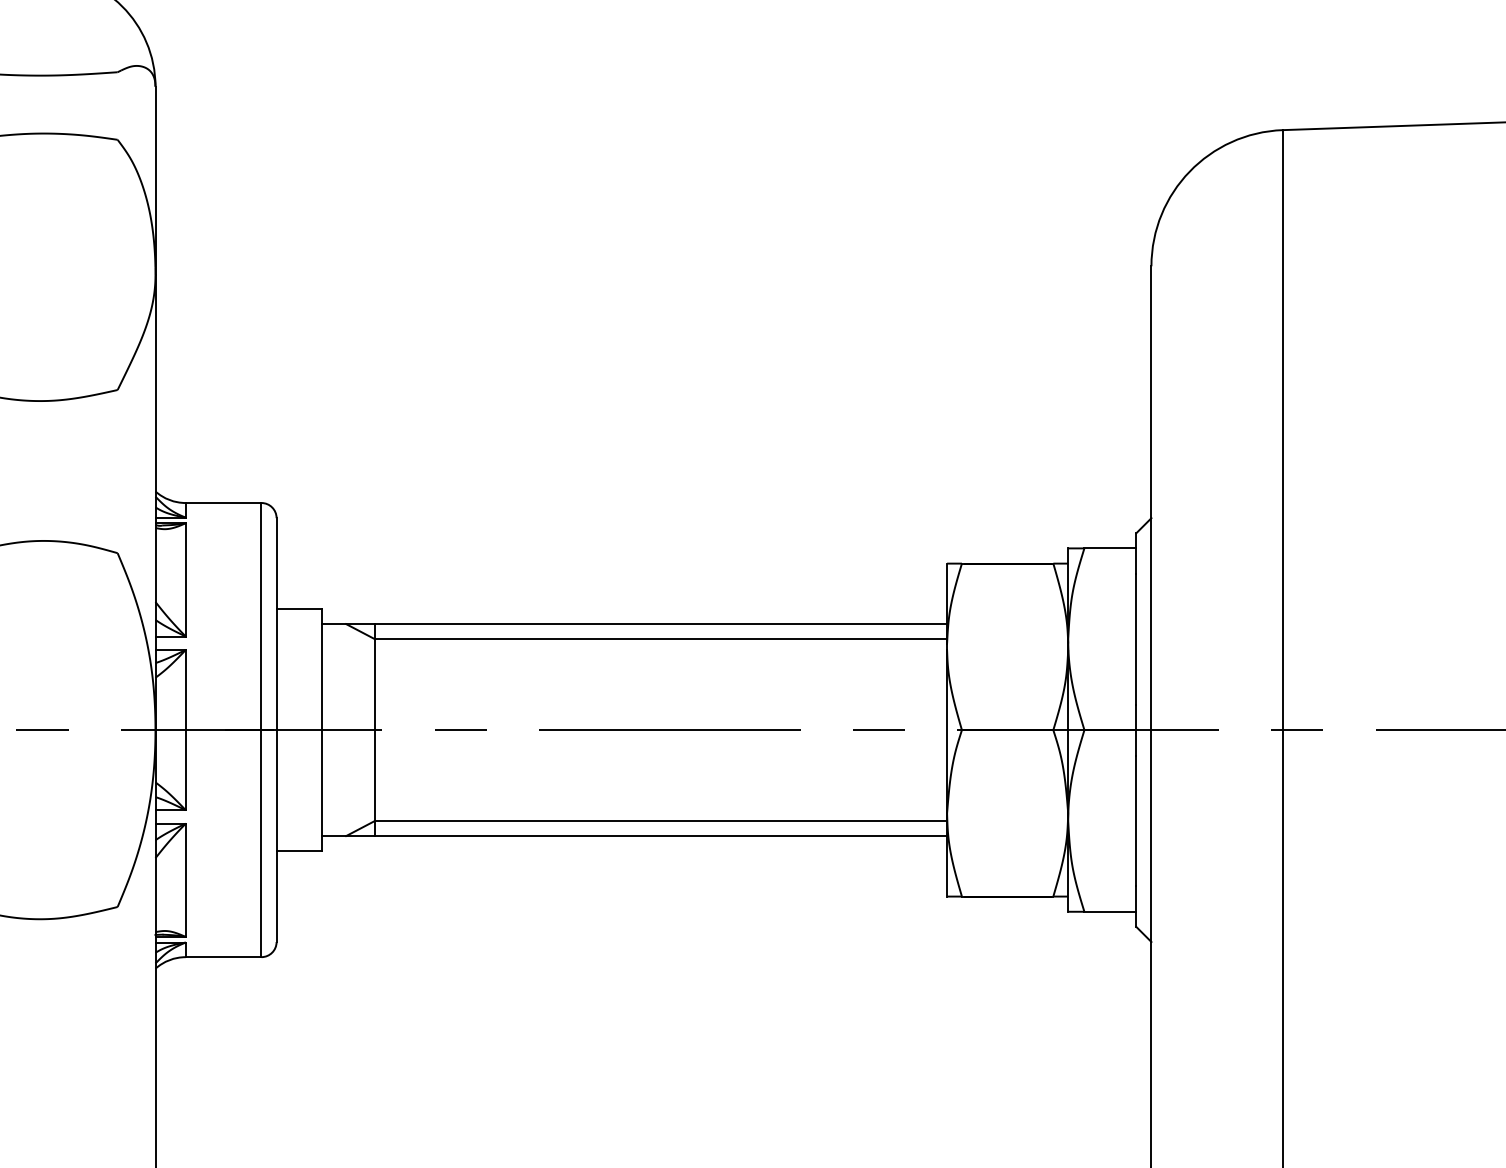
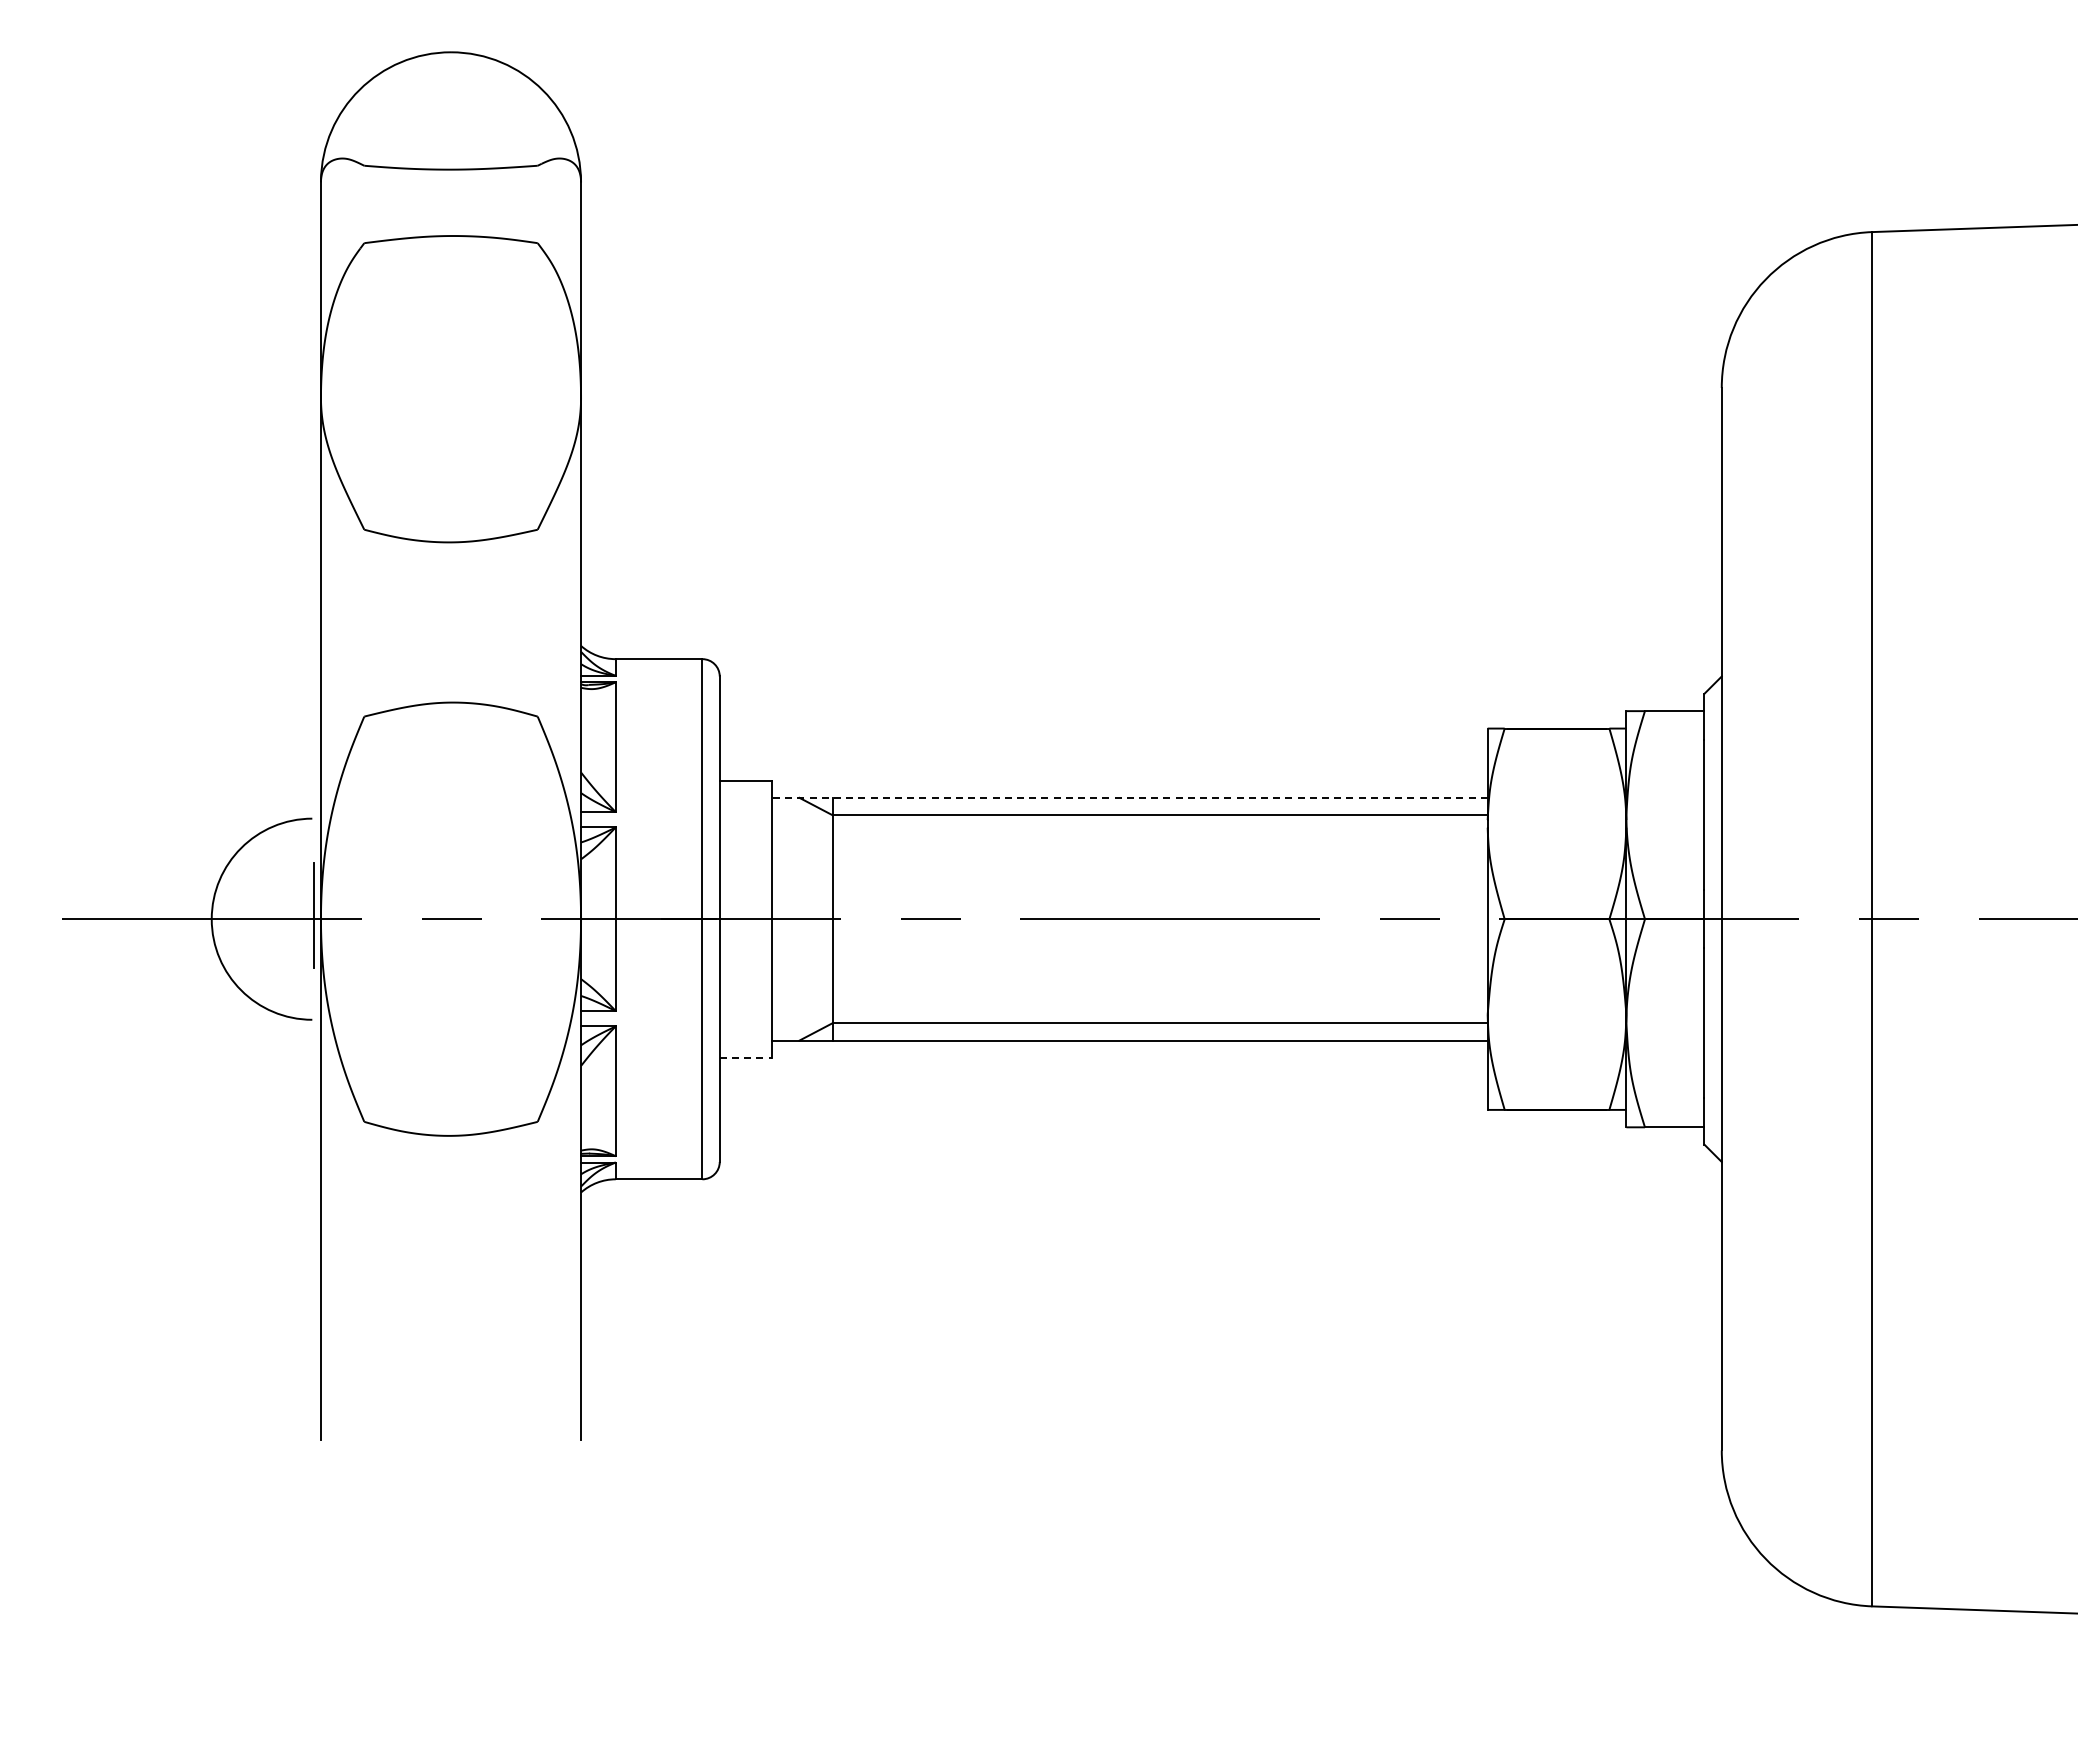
line: (634, 623) -> (1129, 797), solid -> dashed
line: (299, 850) -> (746, 1057), solid -> dashed

